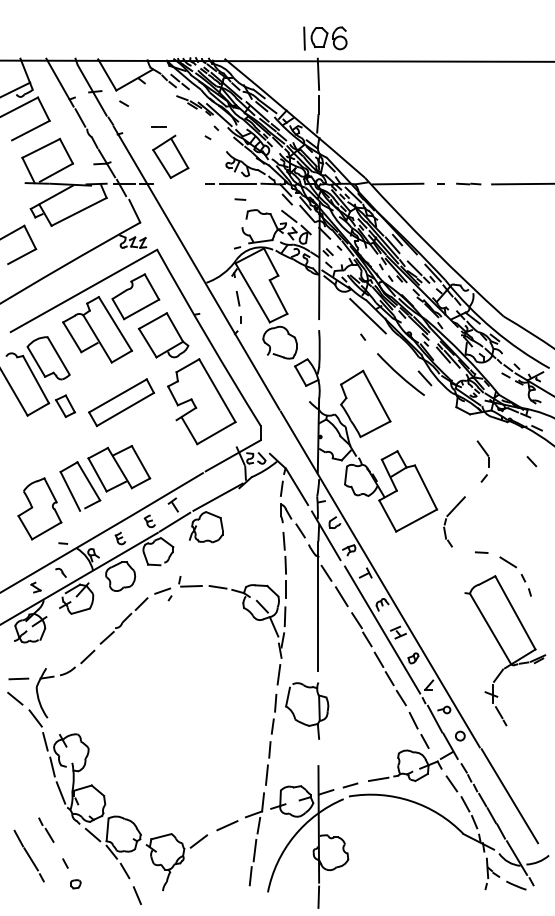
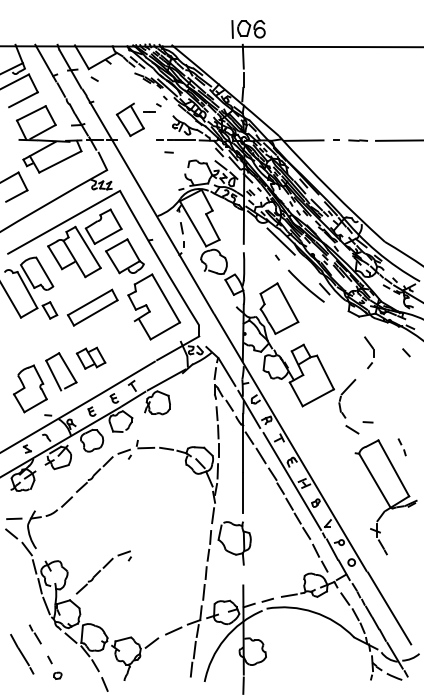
line: (158, 126) -> (149, 111), moved
line: (240, 199) -> (169, 152), moved
part: (119, 468) -> (91, 358), size x0.6
line: (507, 562) -> (351, 429), moved
part: (135, 748) -> (103, 572), added

